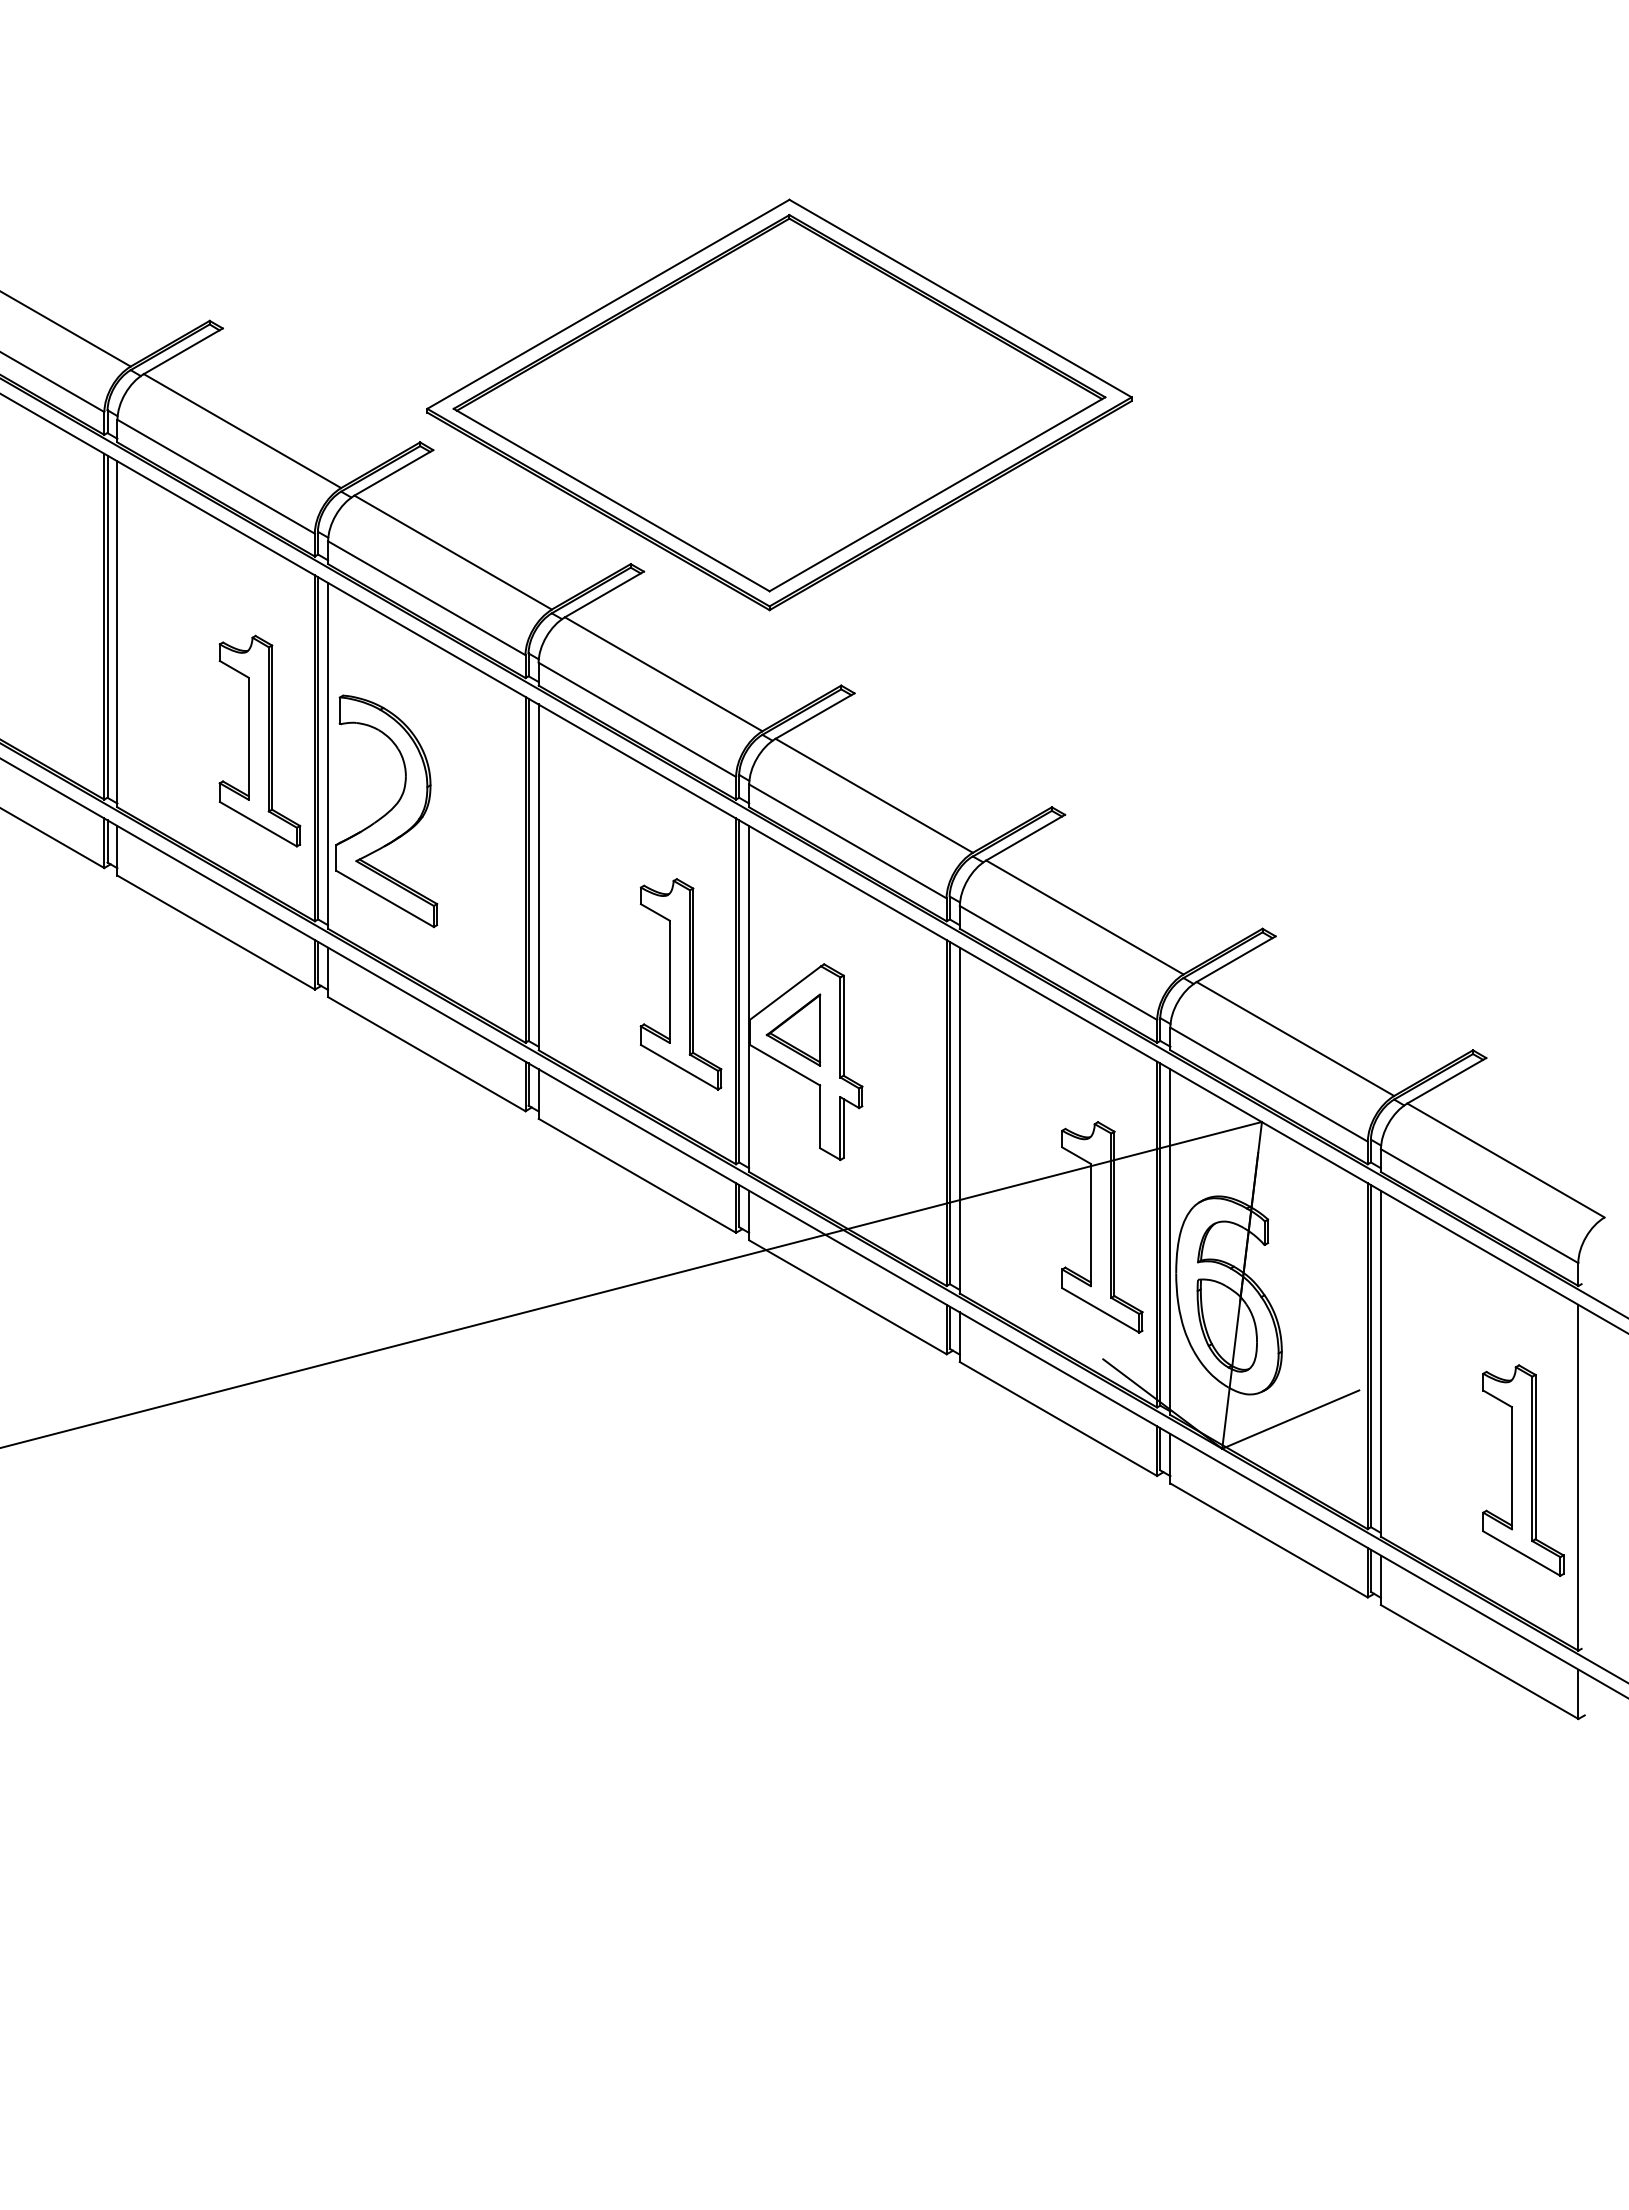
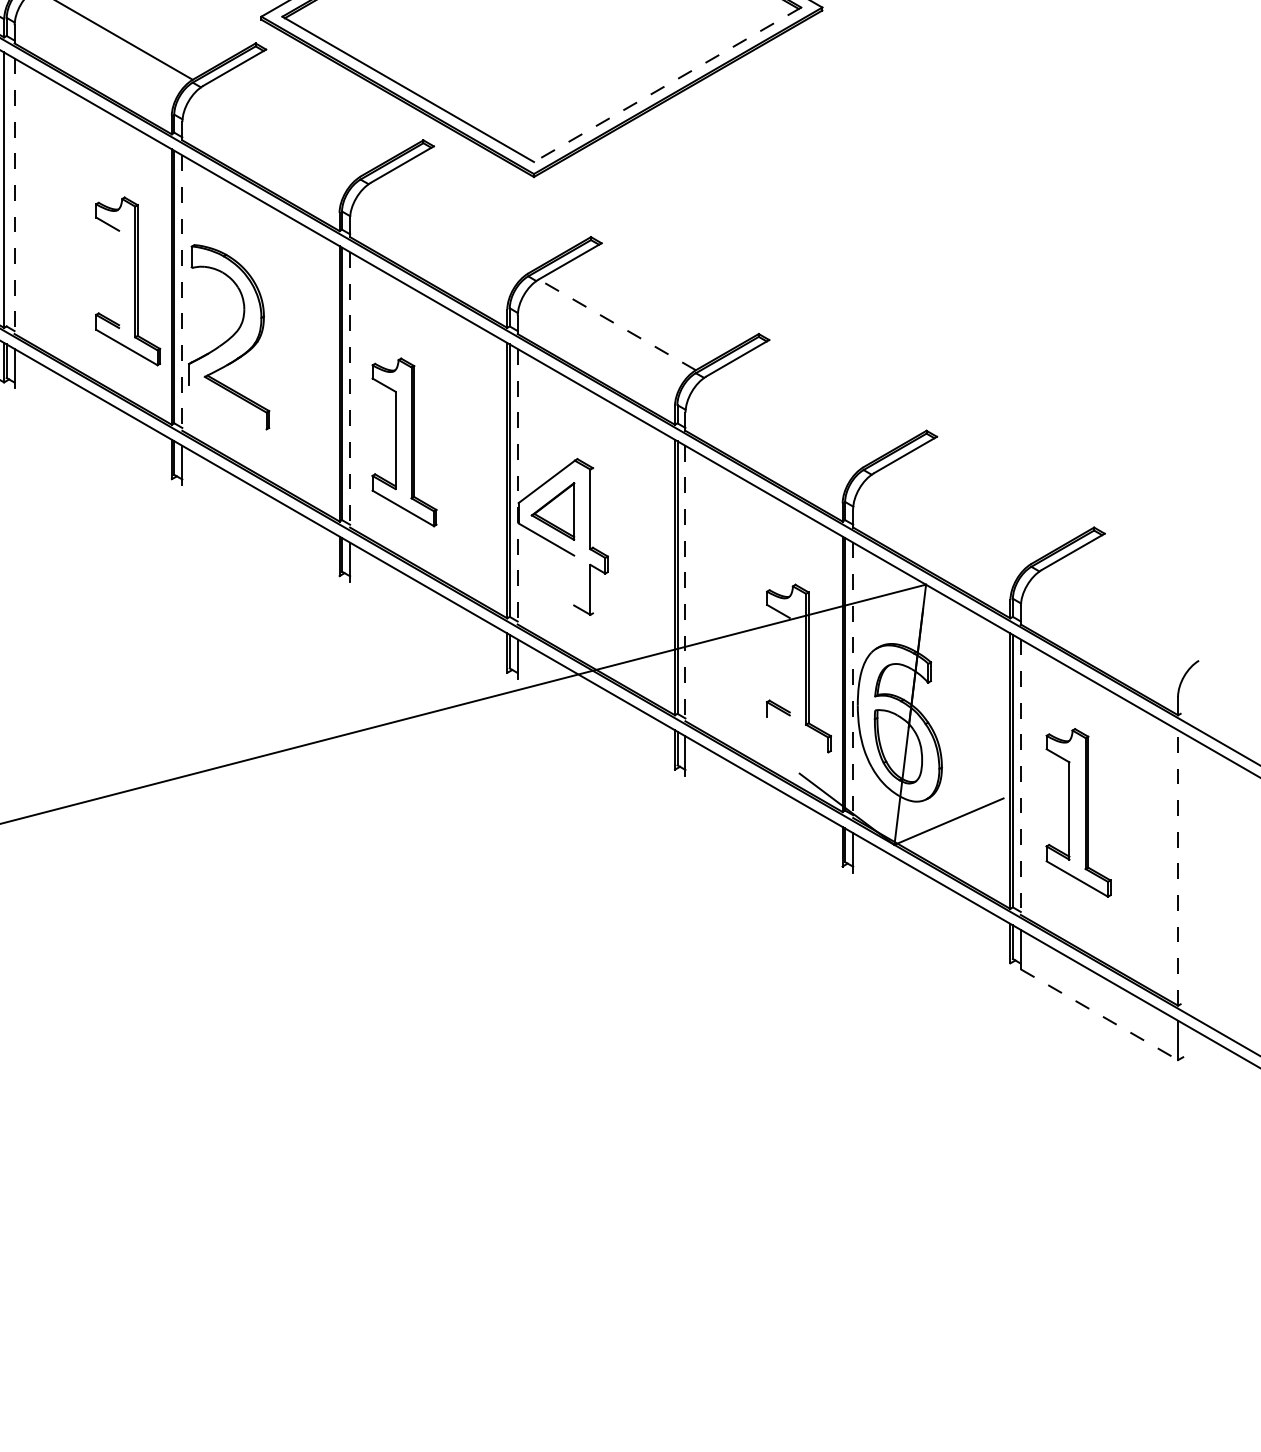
line: (215, 476) -> (92, 70), removed
line: (937, 494) -> (667, 84), solid -> dashed
line: (452, 552) -> (281, 131), removed
line: (426, 598) -> (260, 167), removed
line: (107, 626) -> (6, 190), removed
line: (117, 634) -> (14, 196), solid -> dashed
line: (663, 674) -> (449, 228), removed
line: (637, 719) -> (428, 264), removed
line: (248, 738) -> (118, 279), removed
line: (328, 755) -> (182, 292), solid -> dashed
line: (874, 795) -> (617, 324), solid -> dashed
line: (847, 841) -> (596, 361), removed
line: (538, 877) -> (349, 389), solid -> dashed
line: (384, 898) -> (227, 406), removed
line: (1084, 917) -> (784, 421), removed
line: (215, 932) -> (92, 433), removed
line: (1058, 962) -> (764, 457), removed
part: (680, 984) -> (404, 442), moved
line: (749, 999) -> (517, 487), solid -> dashed
line: (843, 1025) -> (592, 507), removed
line: (1295, 1038) -> (952, 518), removed
line: (426, 1054) -> (260, 530), removed
line: (1268, 1084) -> (931, 554), removed
line: (820, 1116) -> (574, 580), removed
line: (959, 1120) -> (685, 583), solid -> dashed
line: (843, 1128) -> (592, 589), removed
line: (1505, 1160) -> (1120, 615), removed
line: (637, 1175) -> (428, 627), removed
line: (1479, 1206) -> (1099, 651), removed
line: (1090, 1224) -> (789, 666), removed
line: (1170, 1242) -> (853, 680), solid -> dashed
line: (847, 1297) -> (596, 724), removed
line: (1100, 1310) -> (797, 734), removed
line: (1380, 1363) -> (1020, 777), solid -> dashed
line: (1058, 1418) -> (764, 820), removed
part: (1523, 1470) -> (1078, 812), moved
line: (1578, 1477) -> (1178, 867), solid -> dashed
line: (1268, 1540) -> (931, 917), removed
line: (1480, 1662) -> (1100, 1015), solid -> dashed

